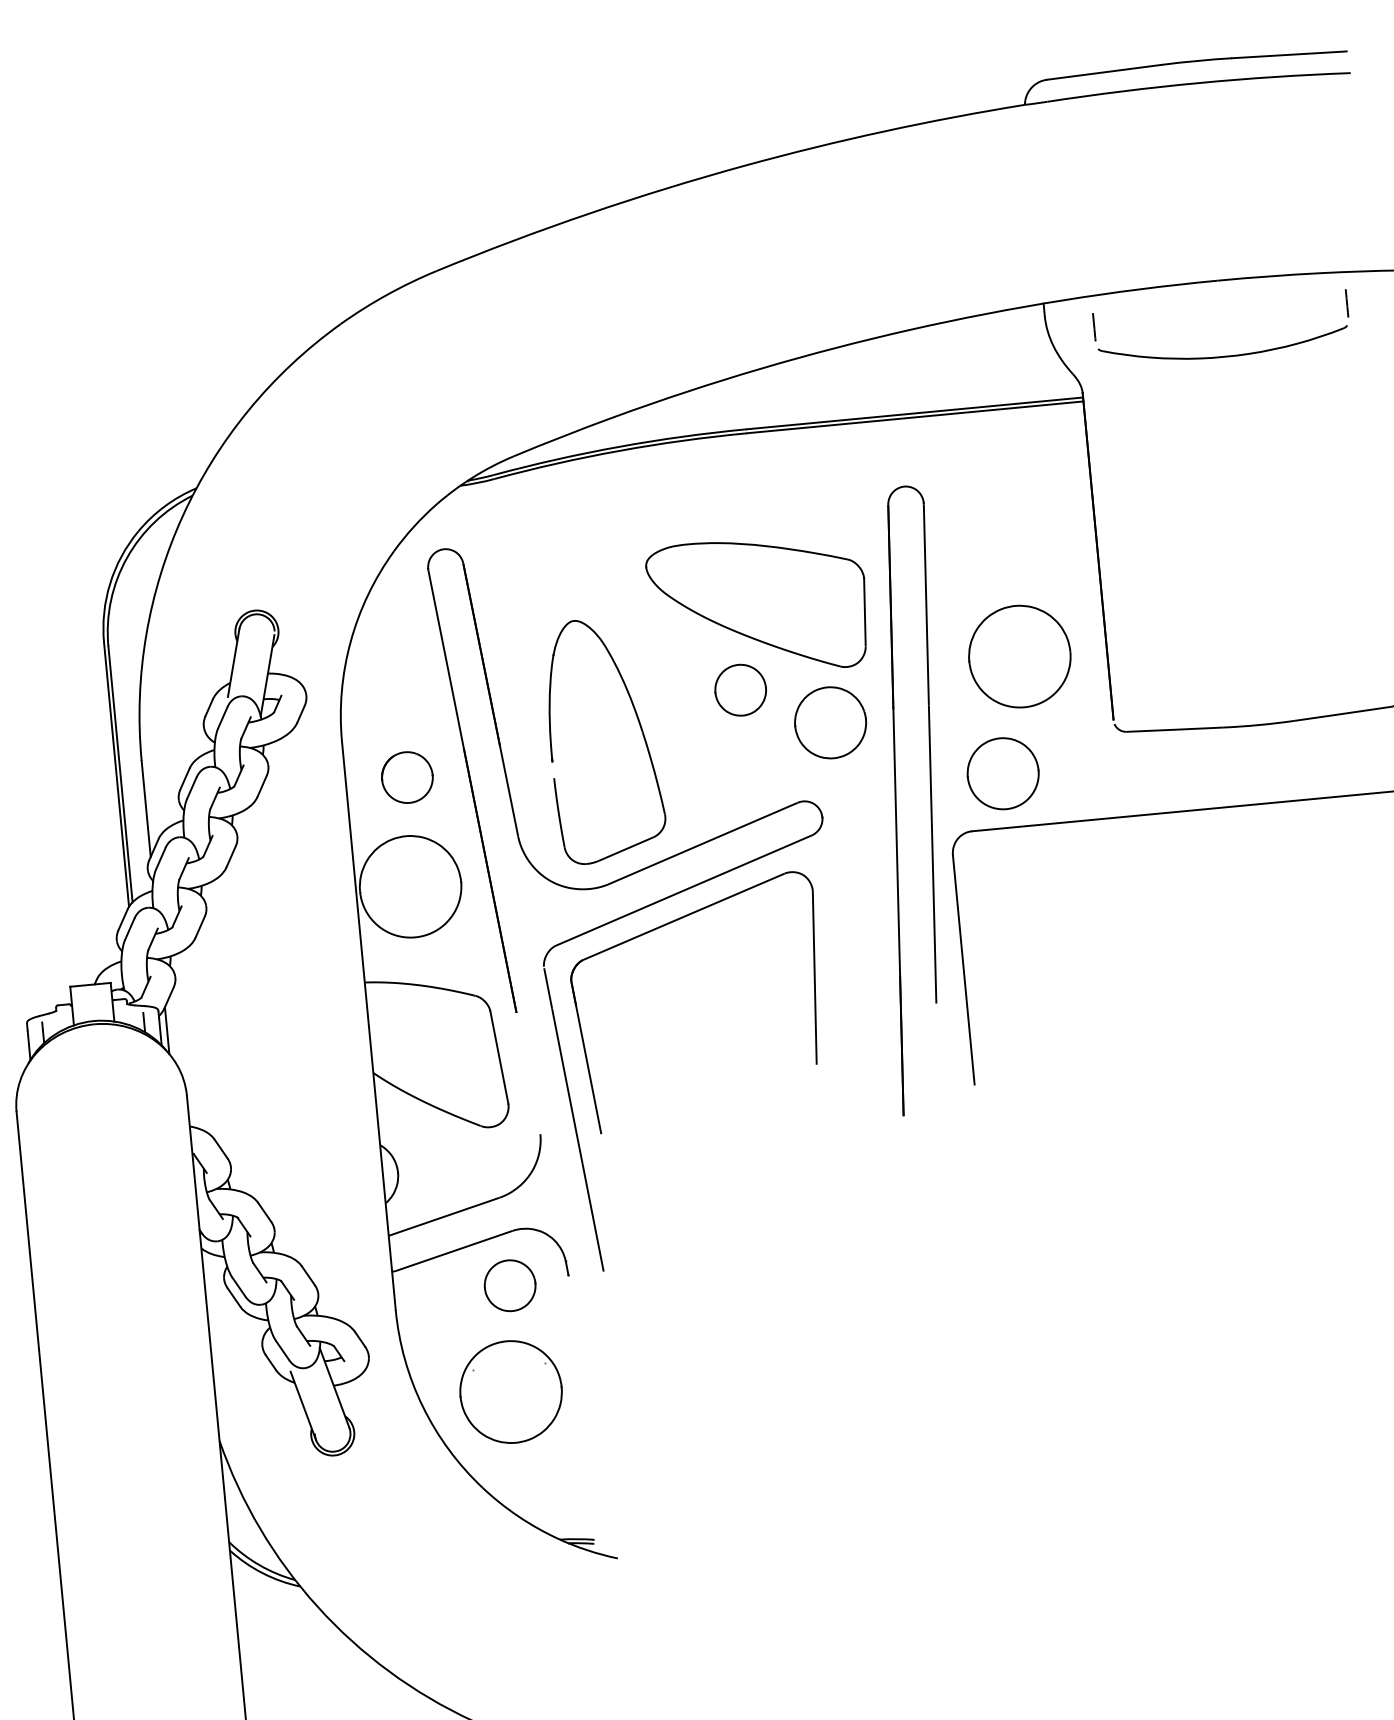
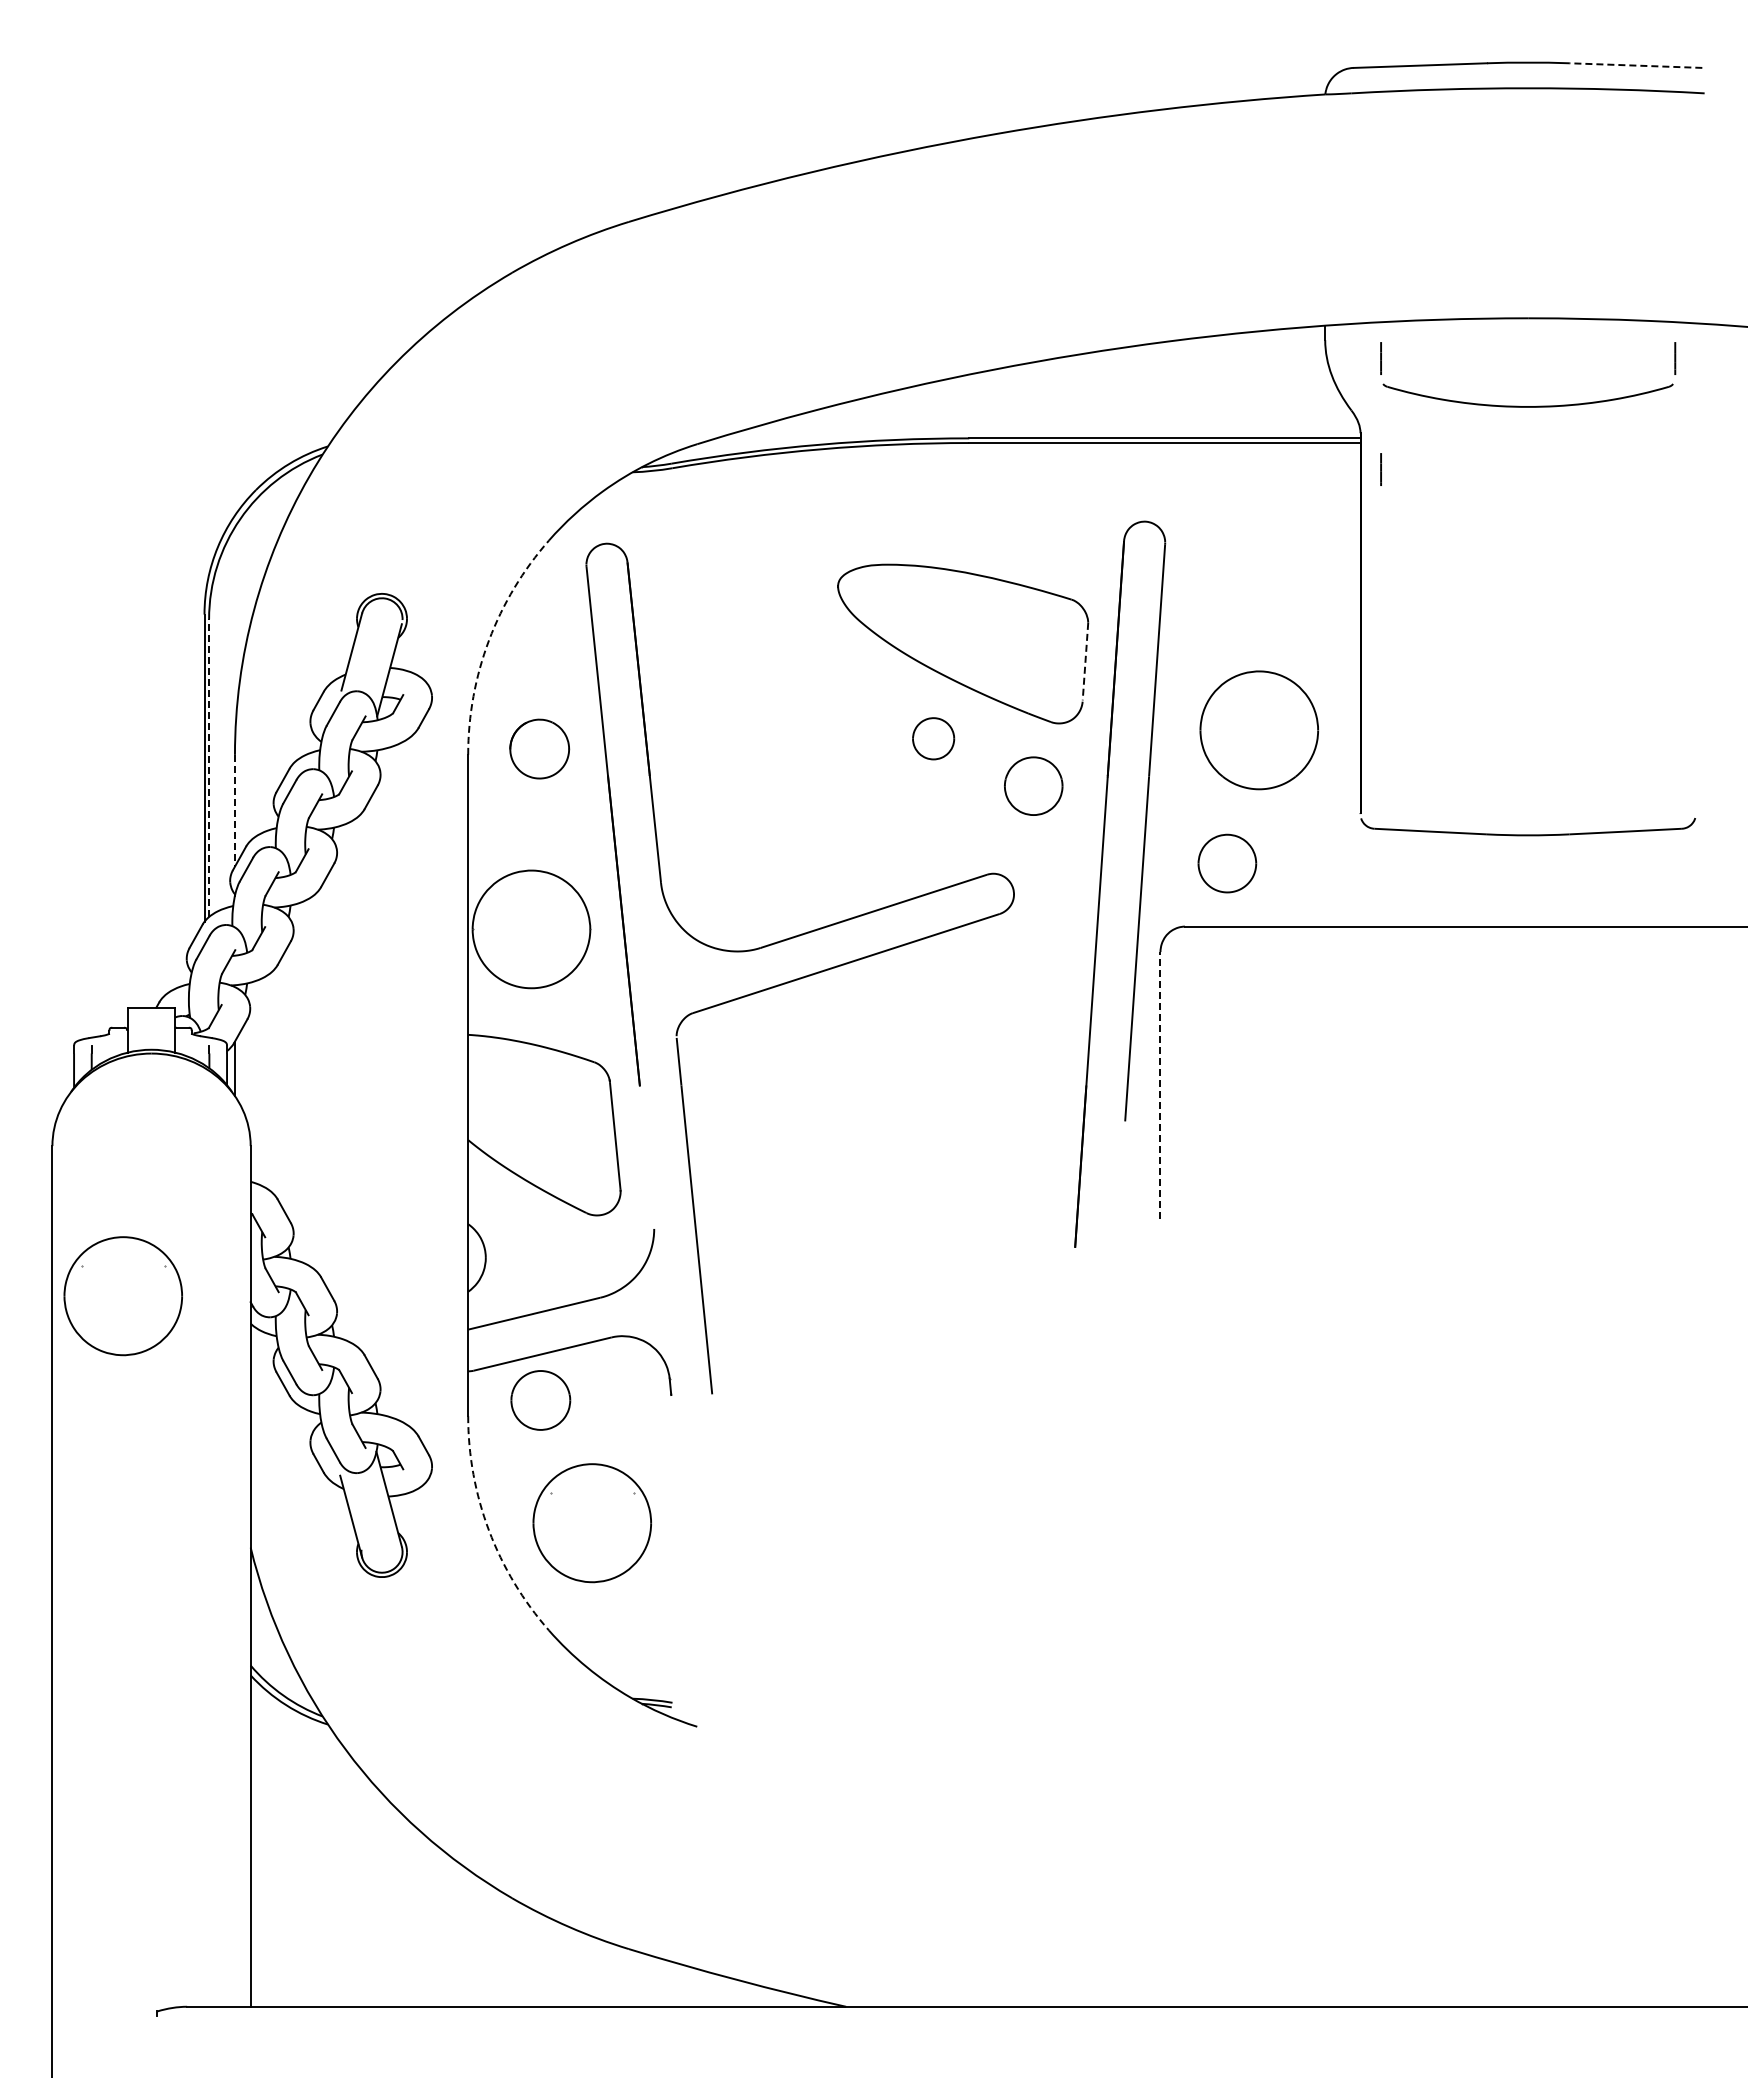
line: (1289, 54) -> (1635, 65), solid -> dashed
line: (1102, 422) -> (1380, 469), added
line: (864, 611) -> (1085, 661), solid -> dashed
arc: (351, 641) -> (489, 640), solid -> dashed
part: (740, 690) -> (933, 738), size x0.7
part: (830, 723) -> (1033, 786), size x0.7
part: (640, 727) -> (813, 770), removed
part: (1003, 773) -> (1227, 863), size x0.7
line: (120, 774) -> (209, 768), solid -> dashed
part: (407, 777) -> (539, 748), moved
line: (145, 808) -> (234, 810), solid -> dashed
part: (664, 926) -> (820, 1002), removed
line: (963, 969) -> (1160, 1085), solid -> dashed
part: (89, 1235) -> (122, 1296), added
part: (509, 1285) -> (540, 1400), moved
arc: (423, 1406) -> (489, 1530), solid -> dashed

